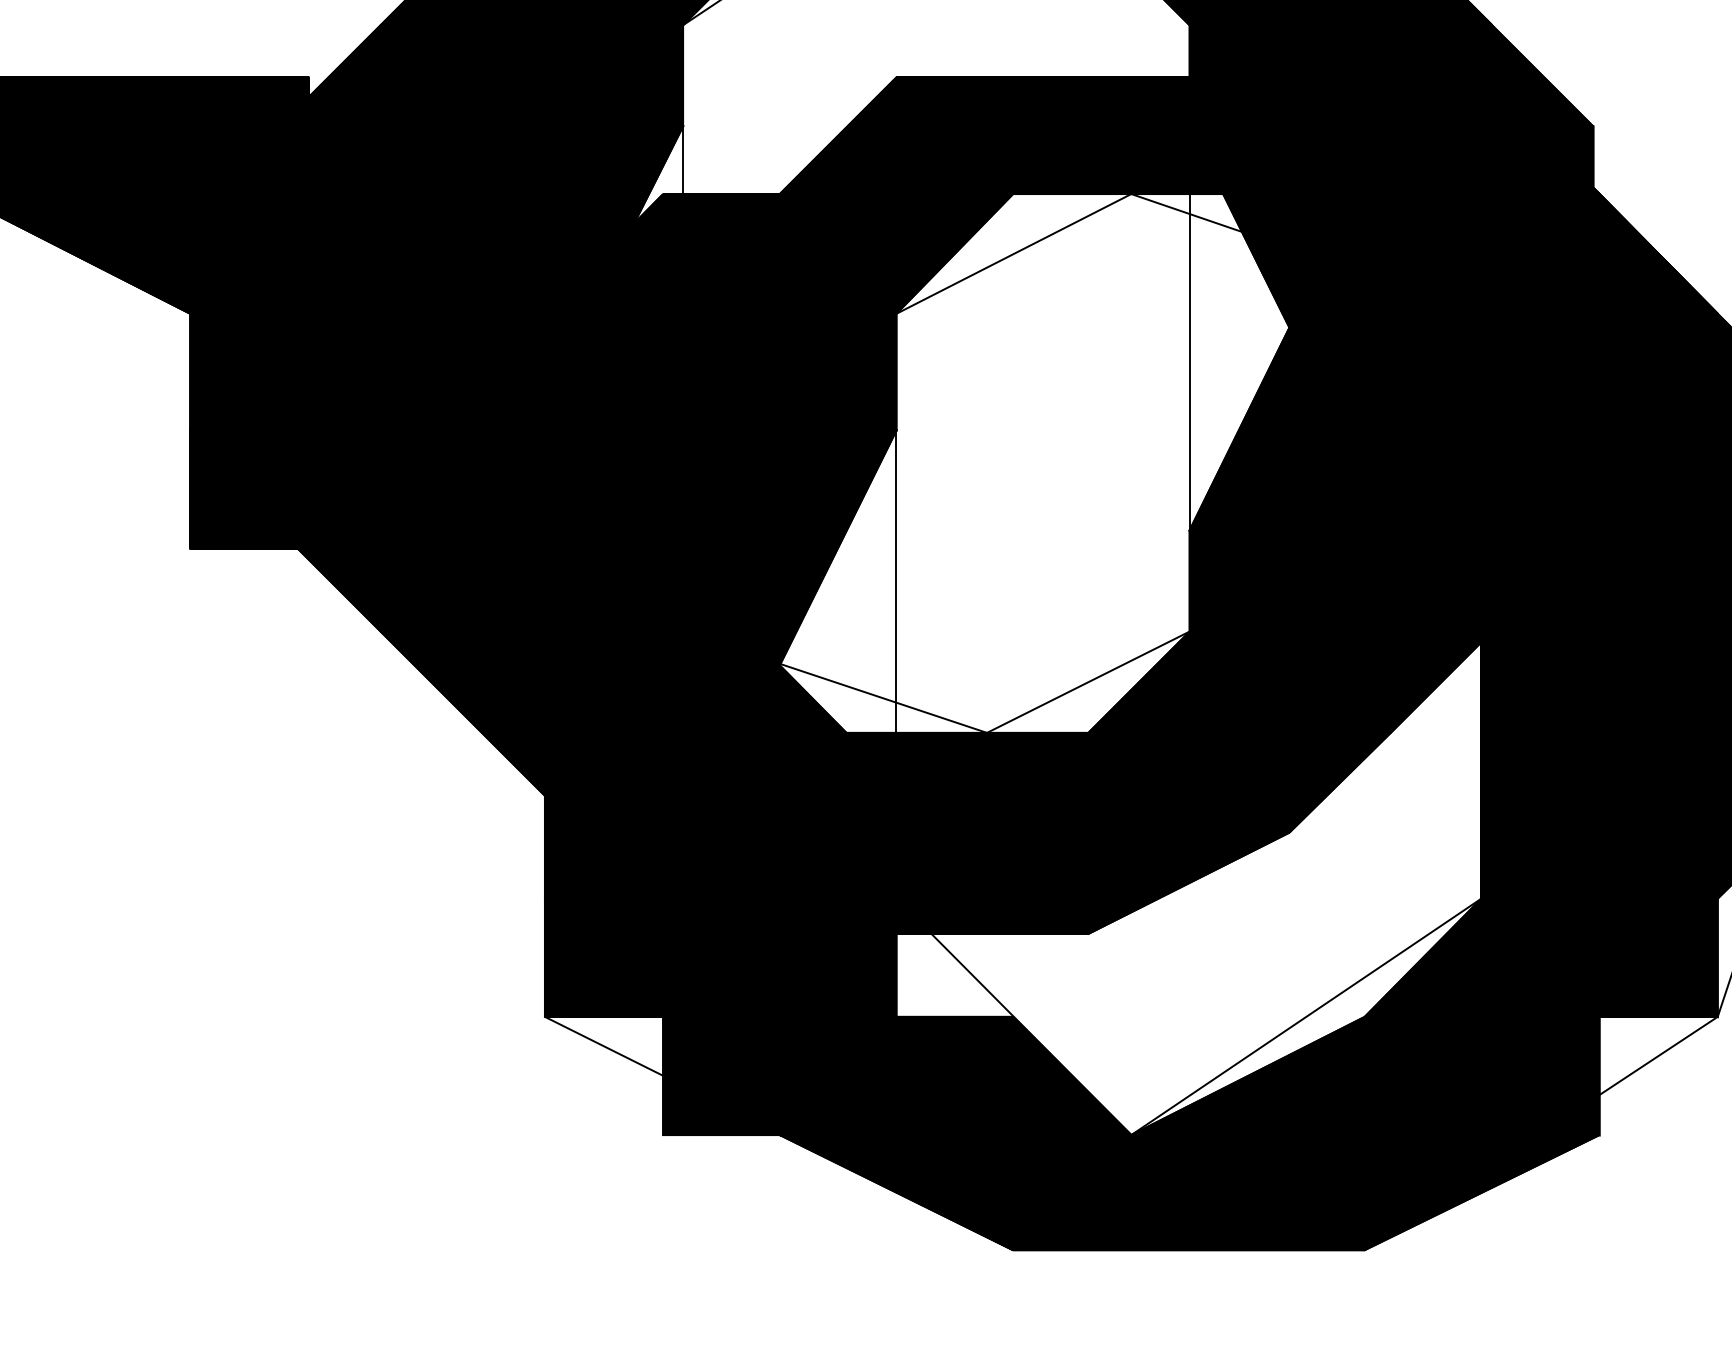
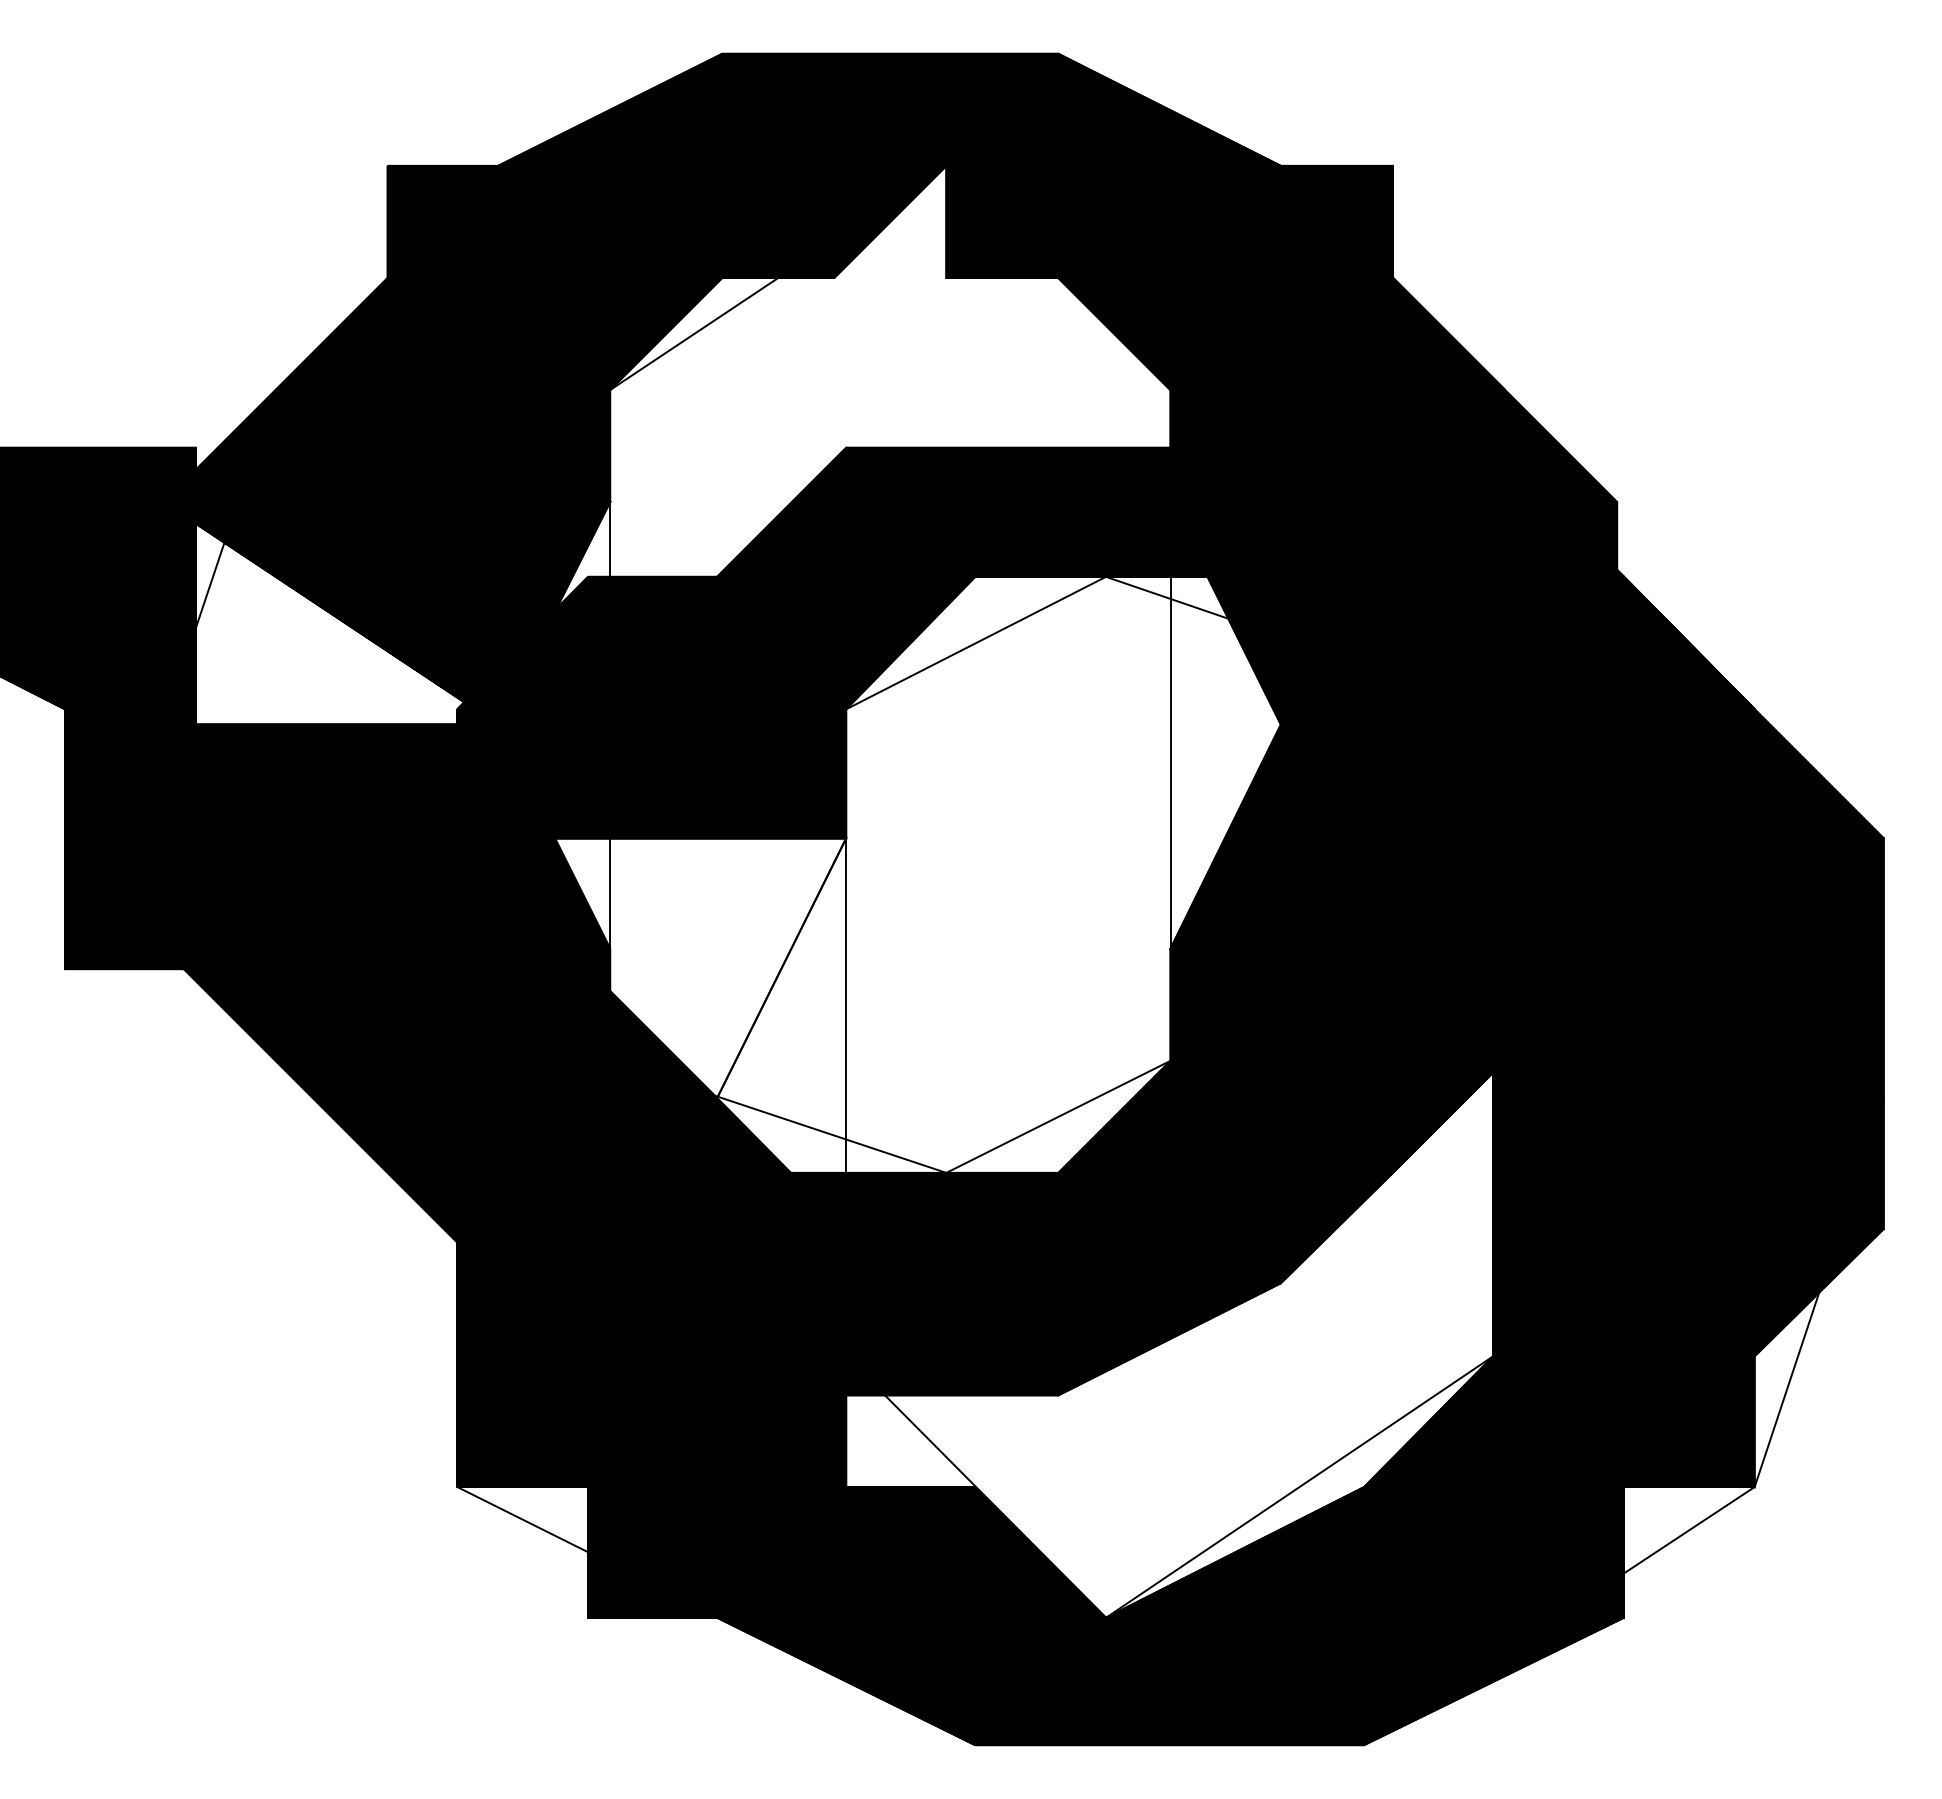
fill: (430, 227) -> (330, 613), removed
fill: (720, 548) -> (651, 968), removed

